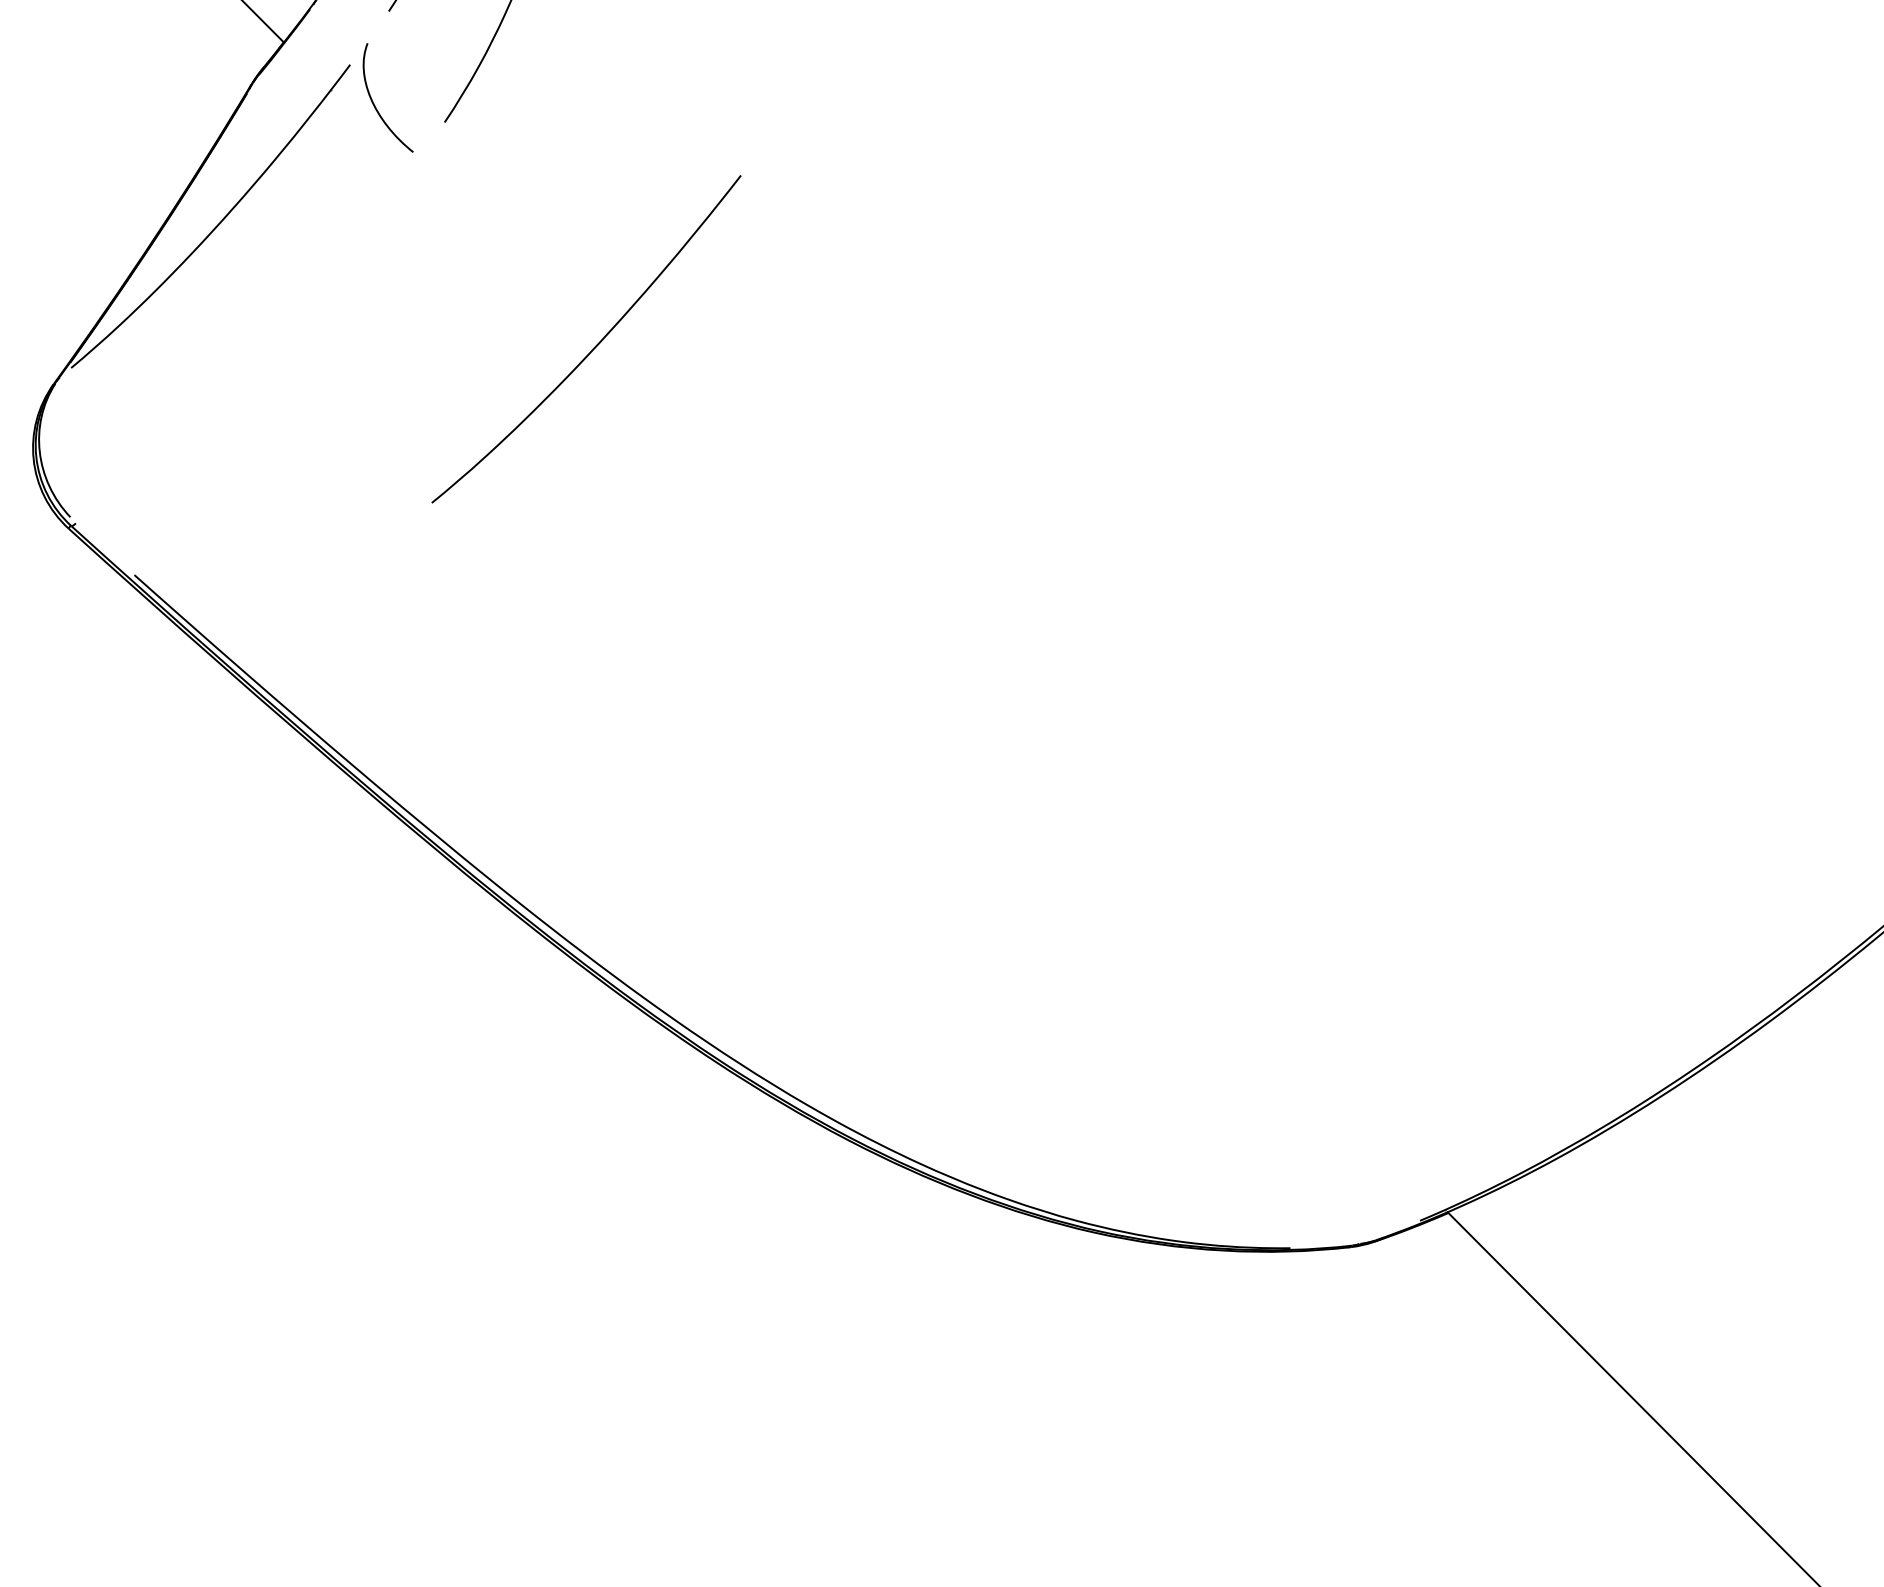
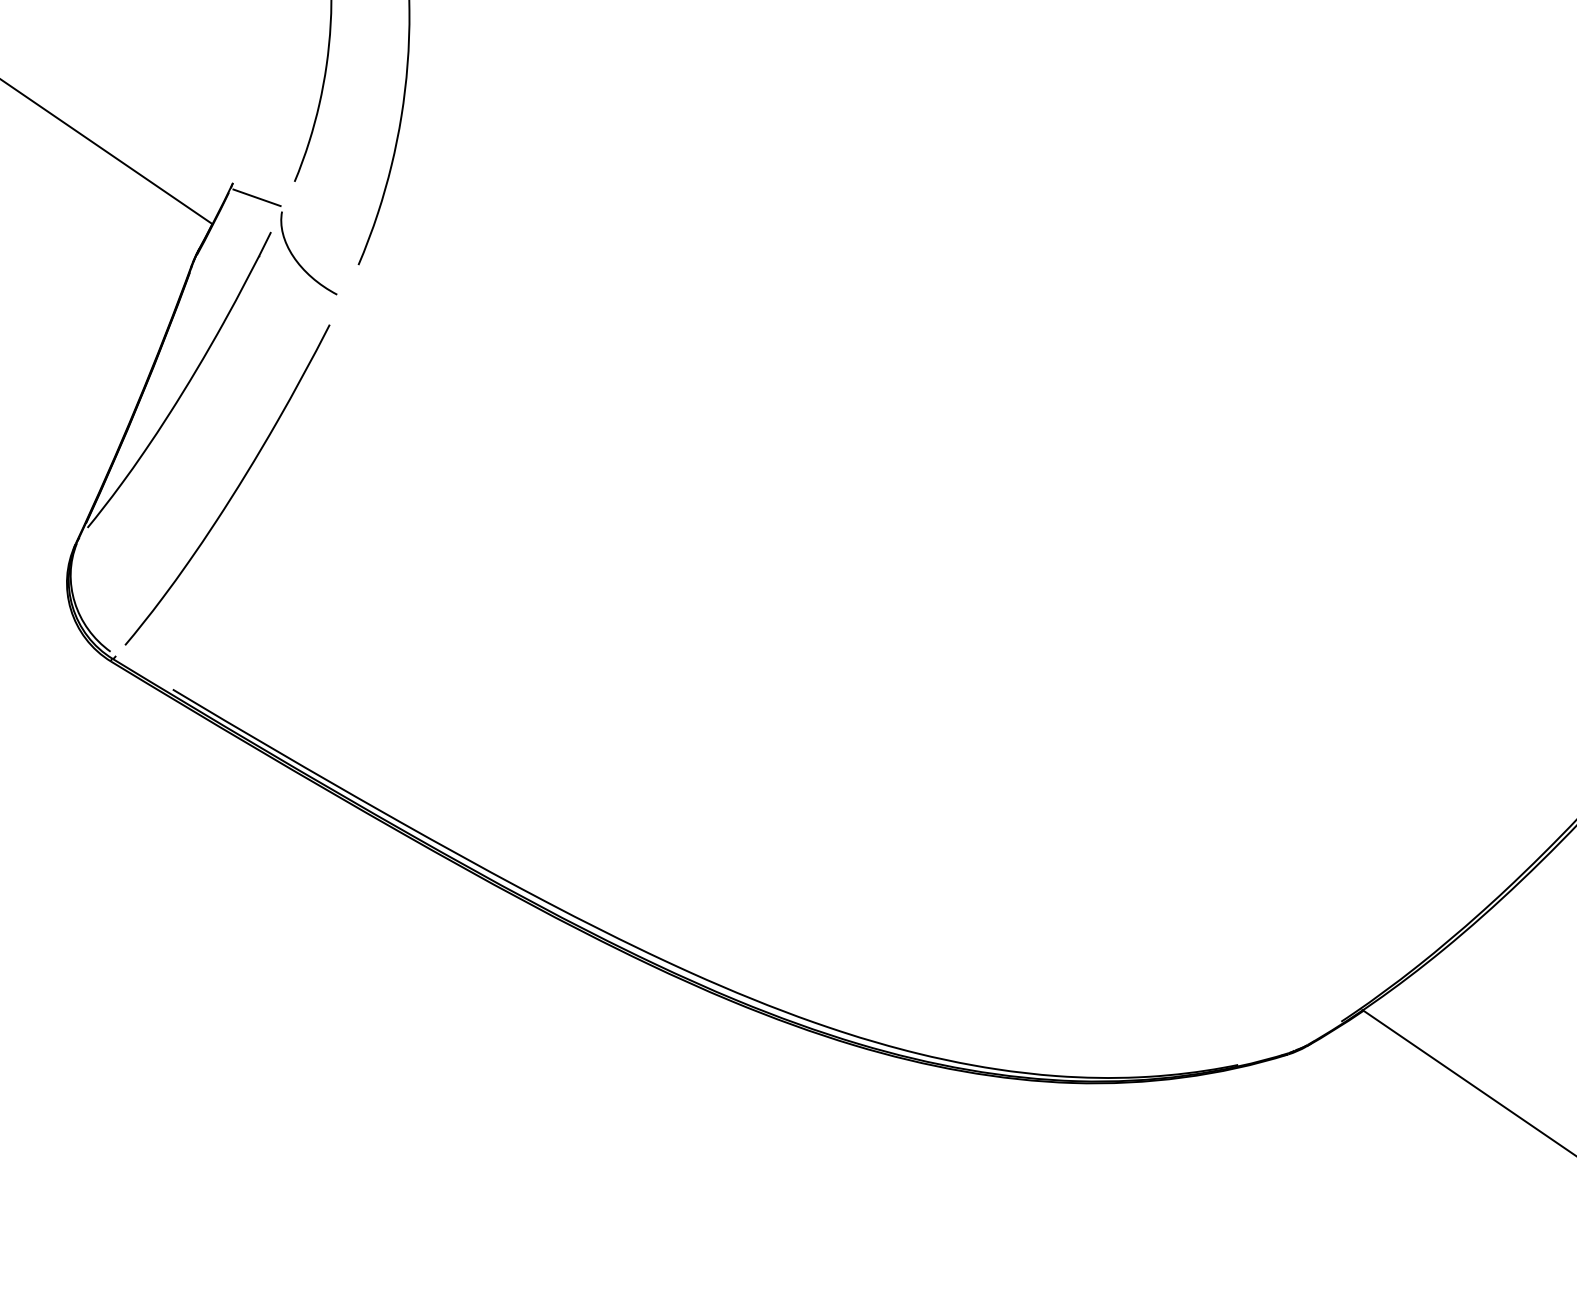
line: (341, 21) -> (256, 197), added
curve: (594, 346) -> (235, 489), moved

